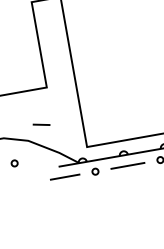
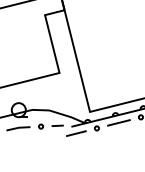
line: (41, 124) -> (57, 125), moved

